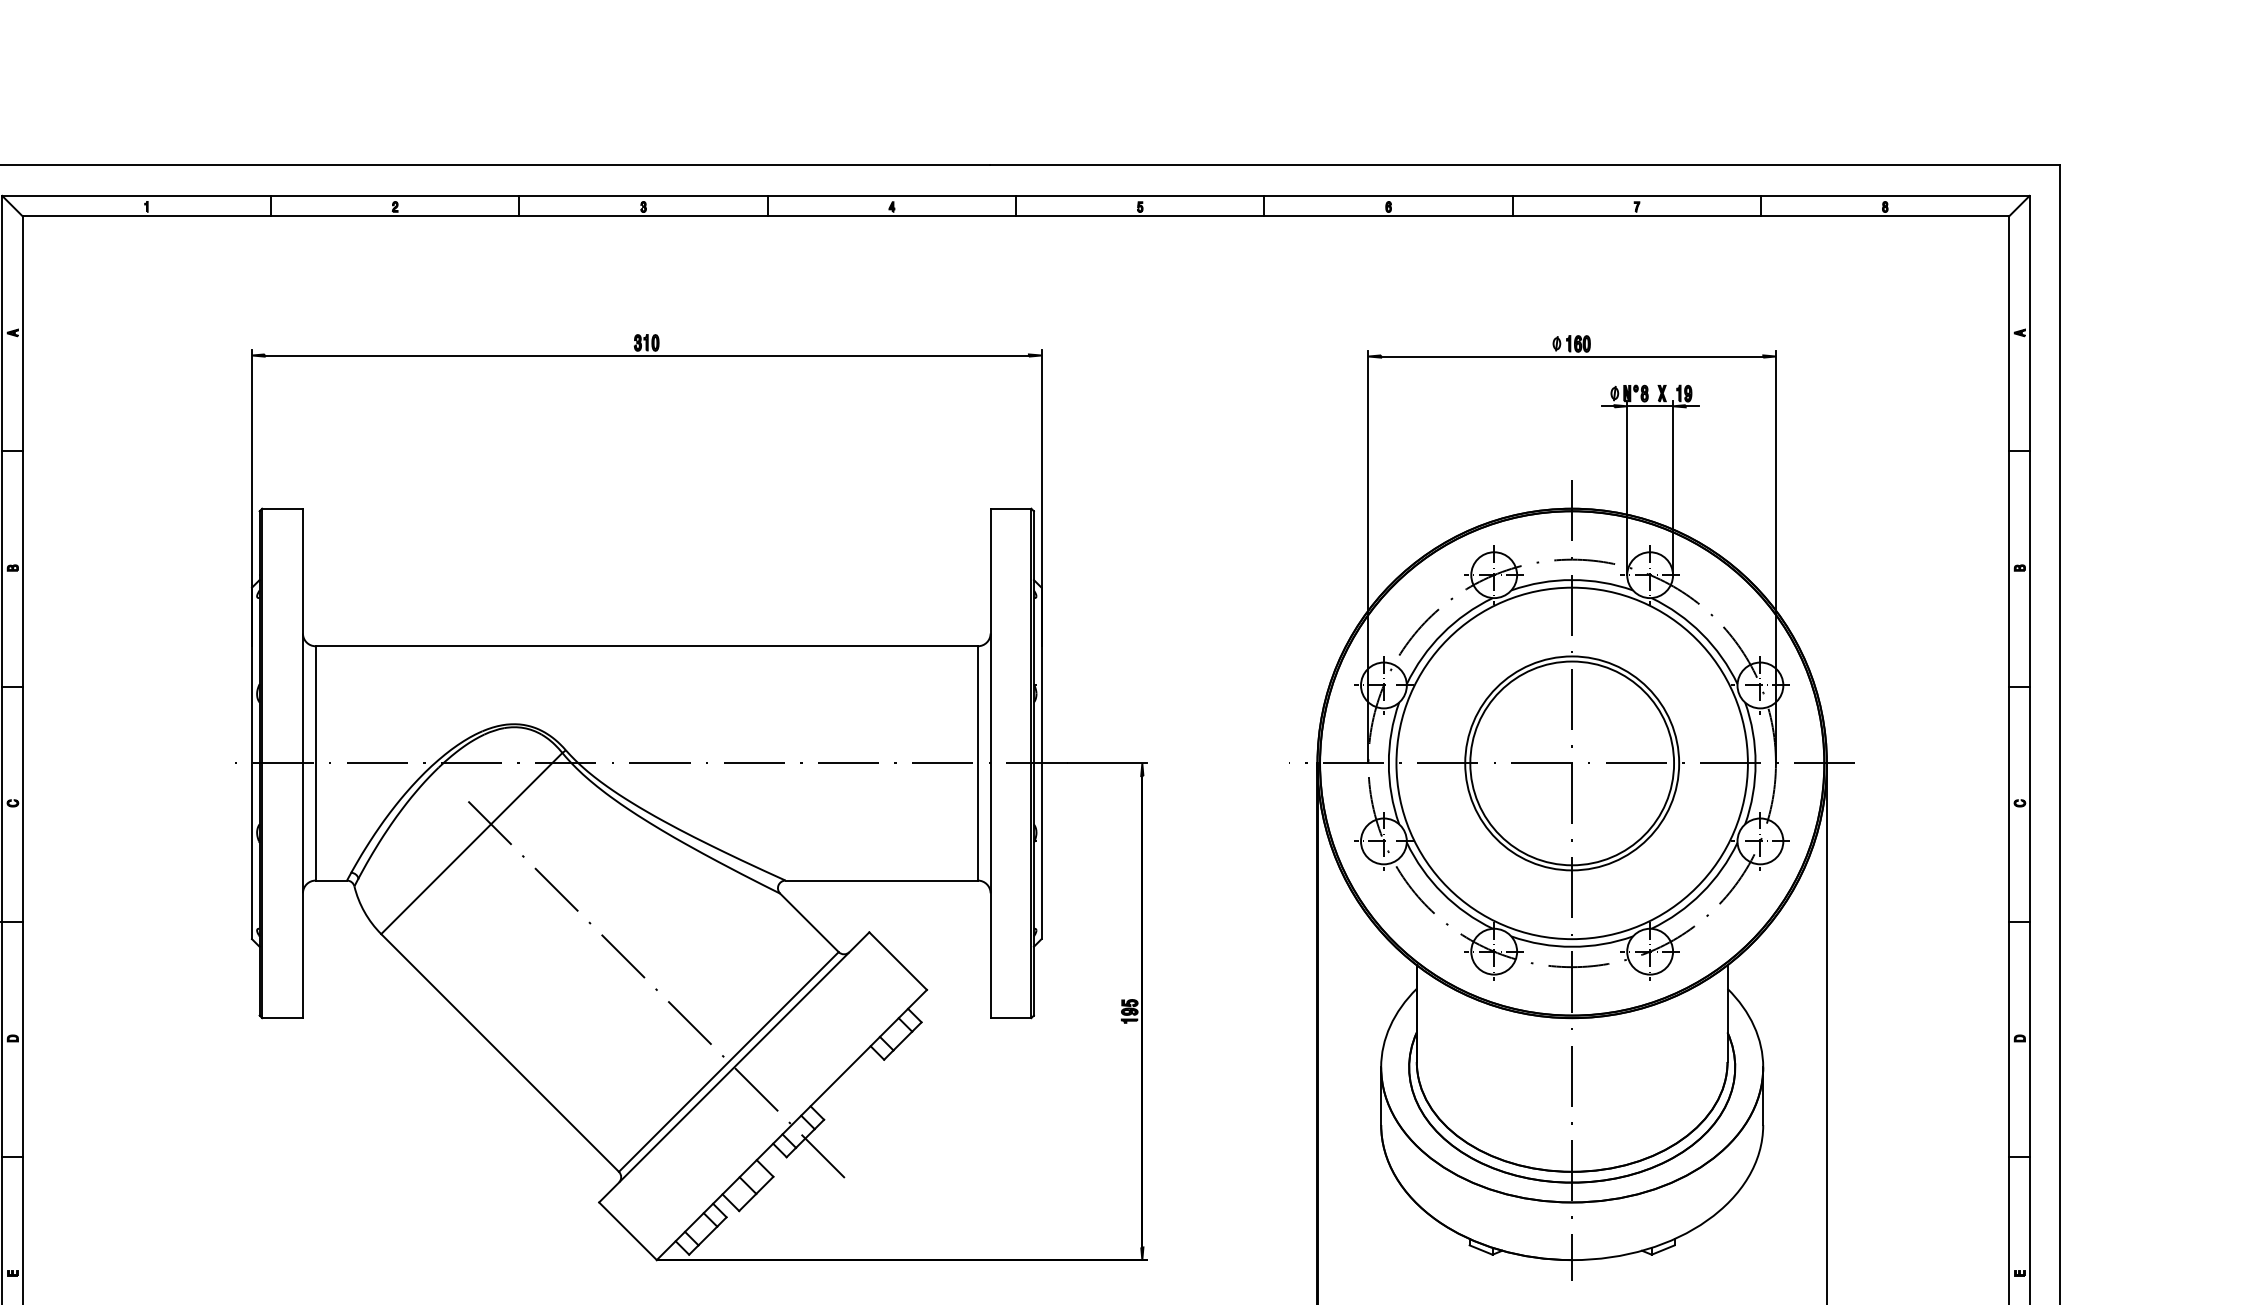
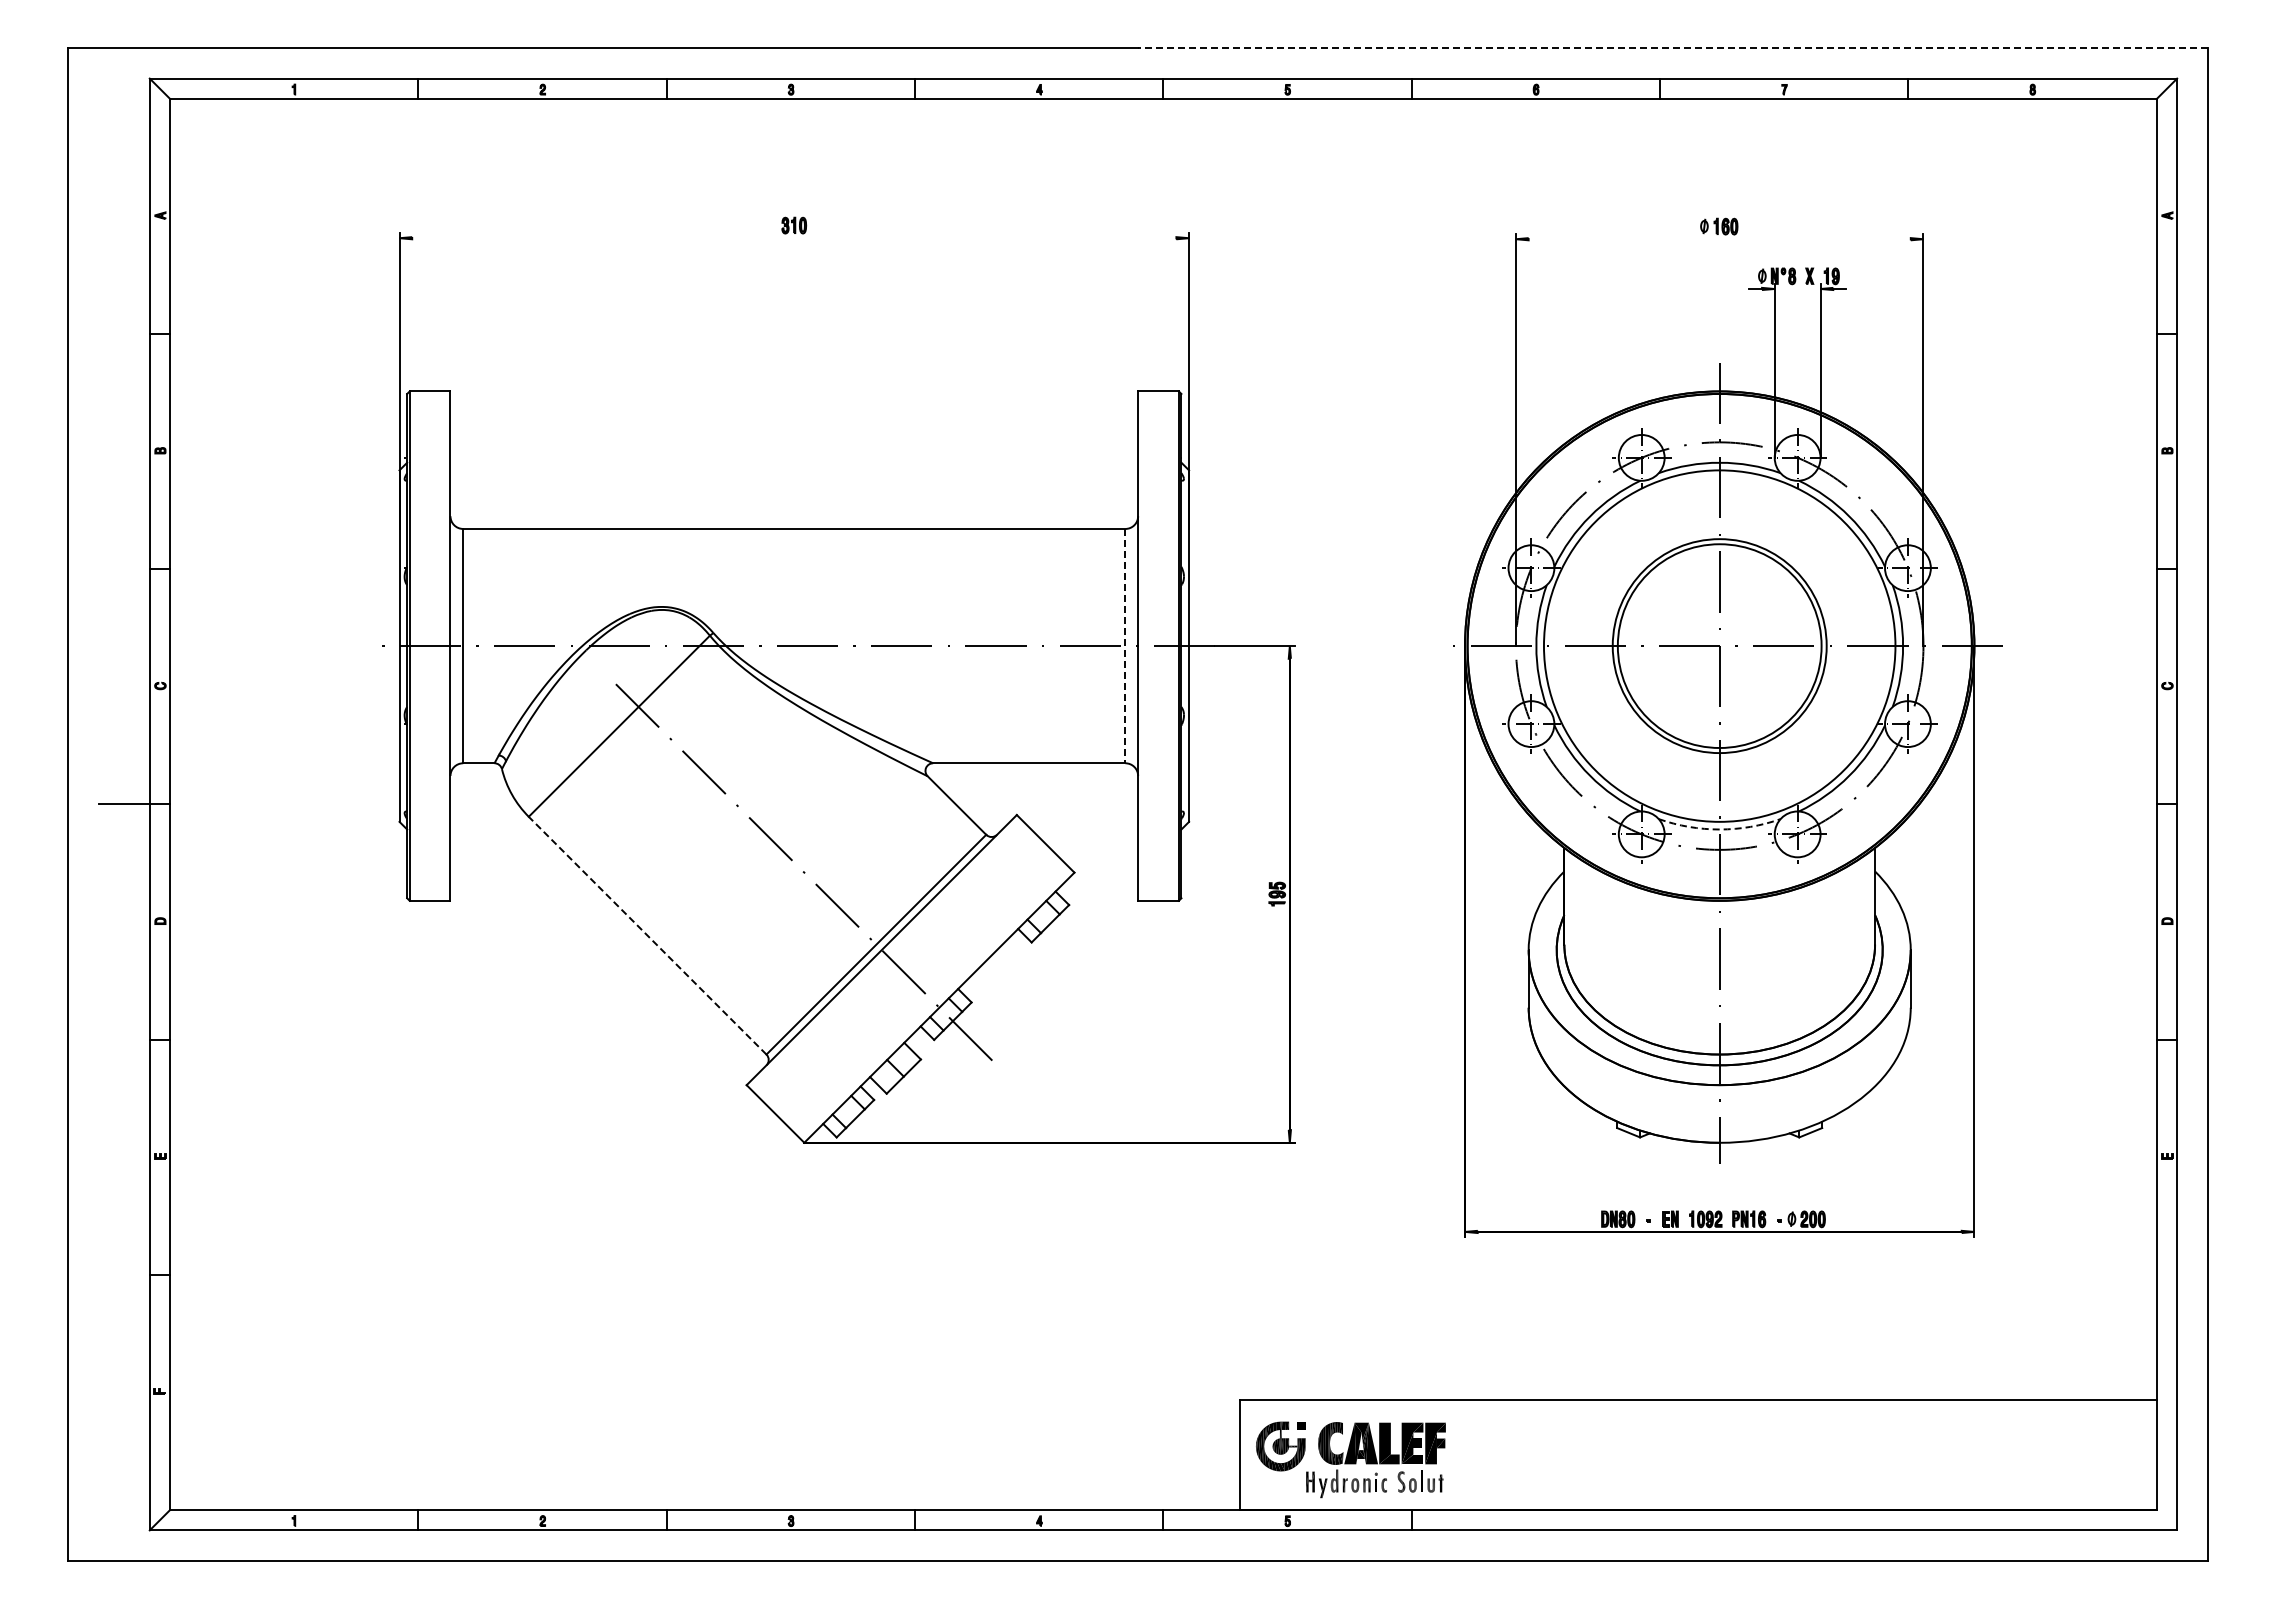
line: (1524, 165) -> (1672, 48), solid -> dashed
line: (646, 355) -> (794, 238), removed
line: (1571, 356) -> (1719, 239), removed
line: (1649, 405) -> (1797, 288), removed
line: (977, 763) -> (1125, 646), solid -> dashed
arc: (1571, 946) -> (1719, 829), solid -> dashed
line: (499, 1052) -> (647, 935), solid -> dashed

